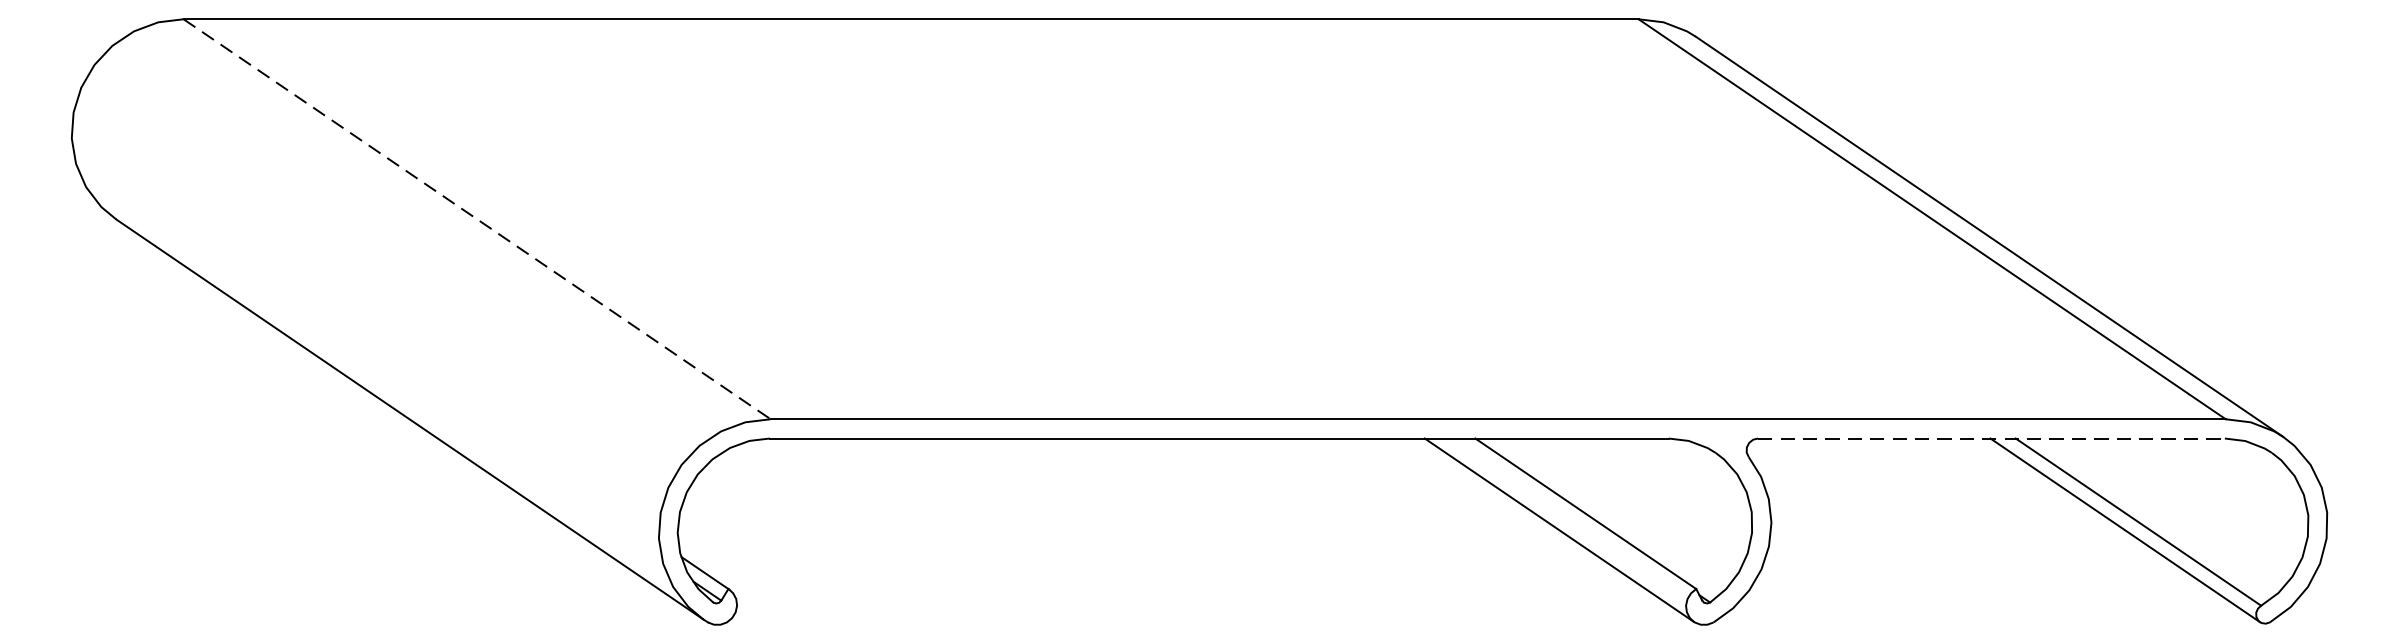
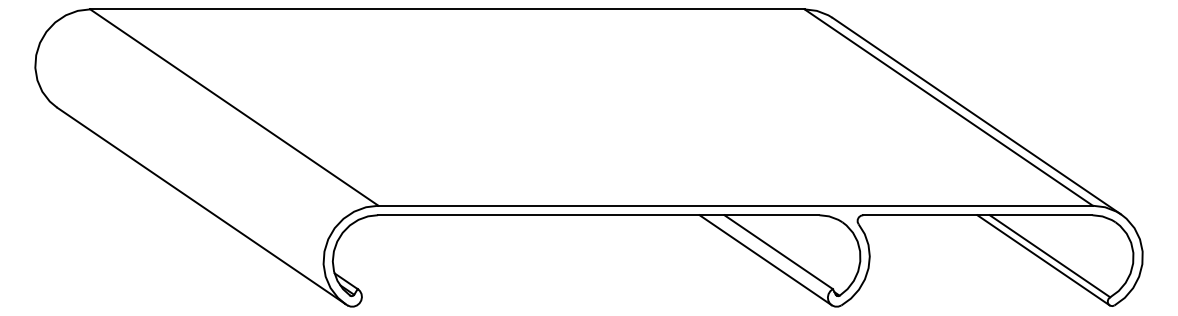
line: (477, 219) -> (234, 107), dashed -> solid
line: (1990, 439) -> (977, 215), dashed -> solid

